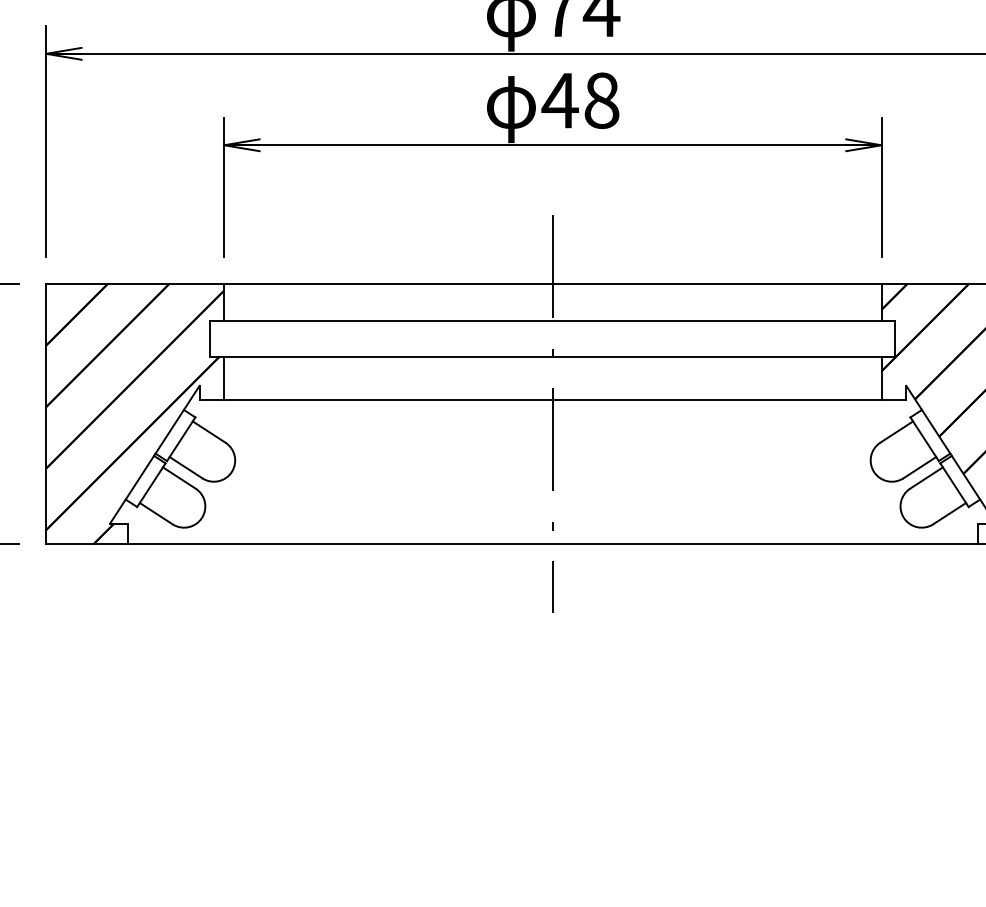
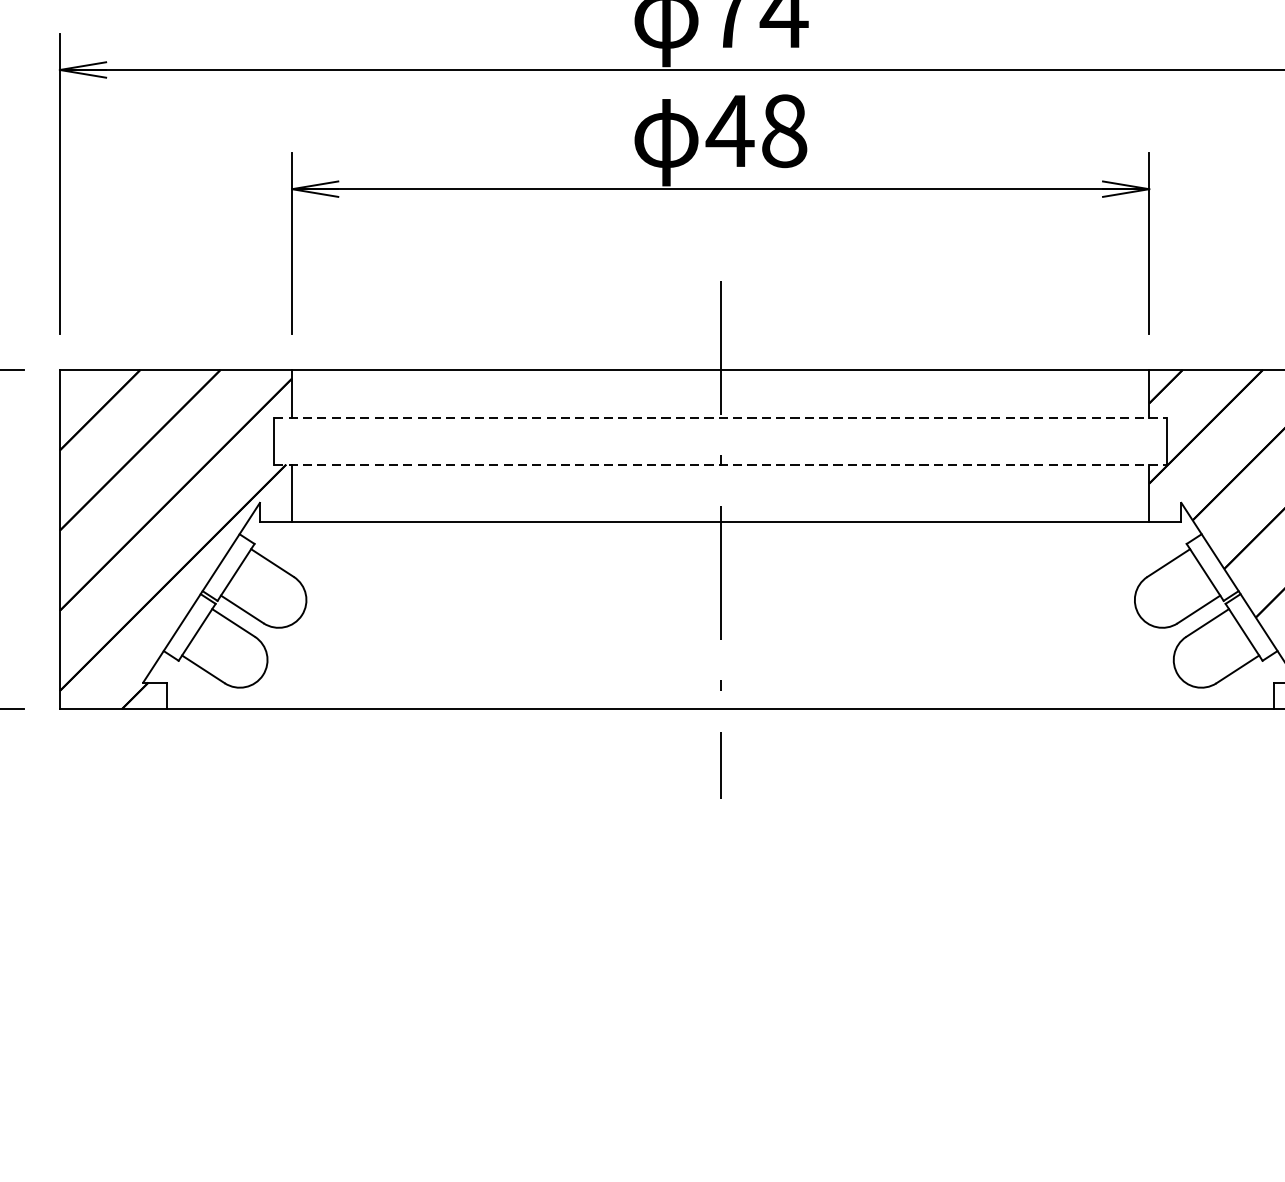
line: (553, 320) -> (721, 417), solid -> dashed
line: (553, 356) -> (721, 464), solid -> dashed

